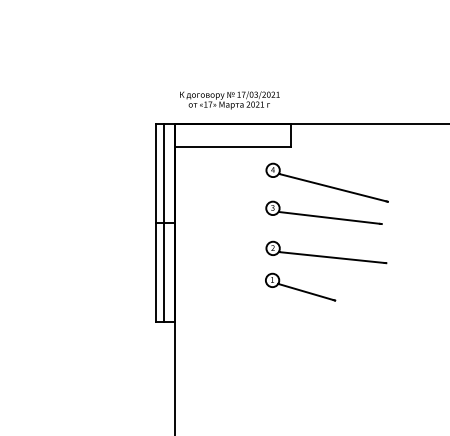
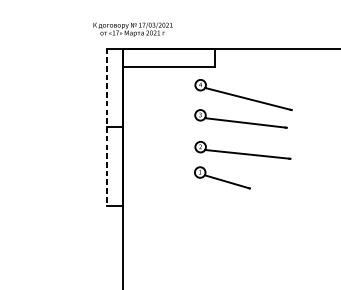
text: (229, 100) -> (132, 29), moved
line: (155, 223) -> (107, 127), solid -> dashed
line: (163, 223) -> (113, 127), removed

